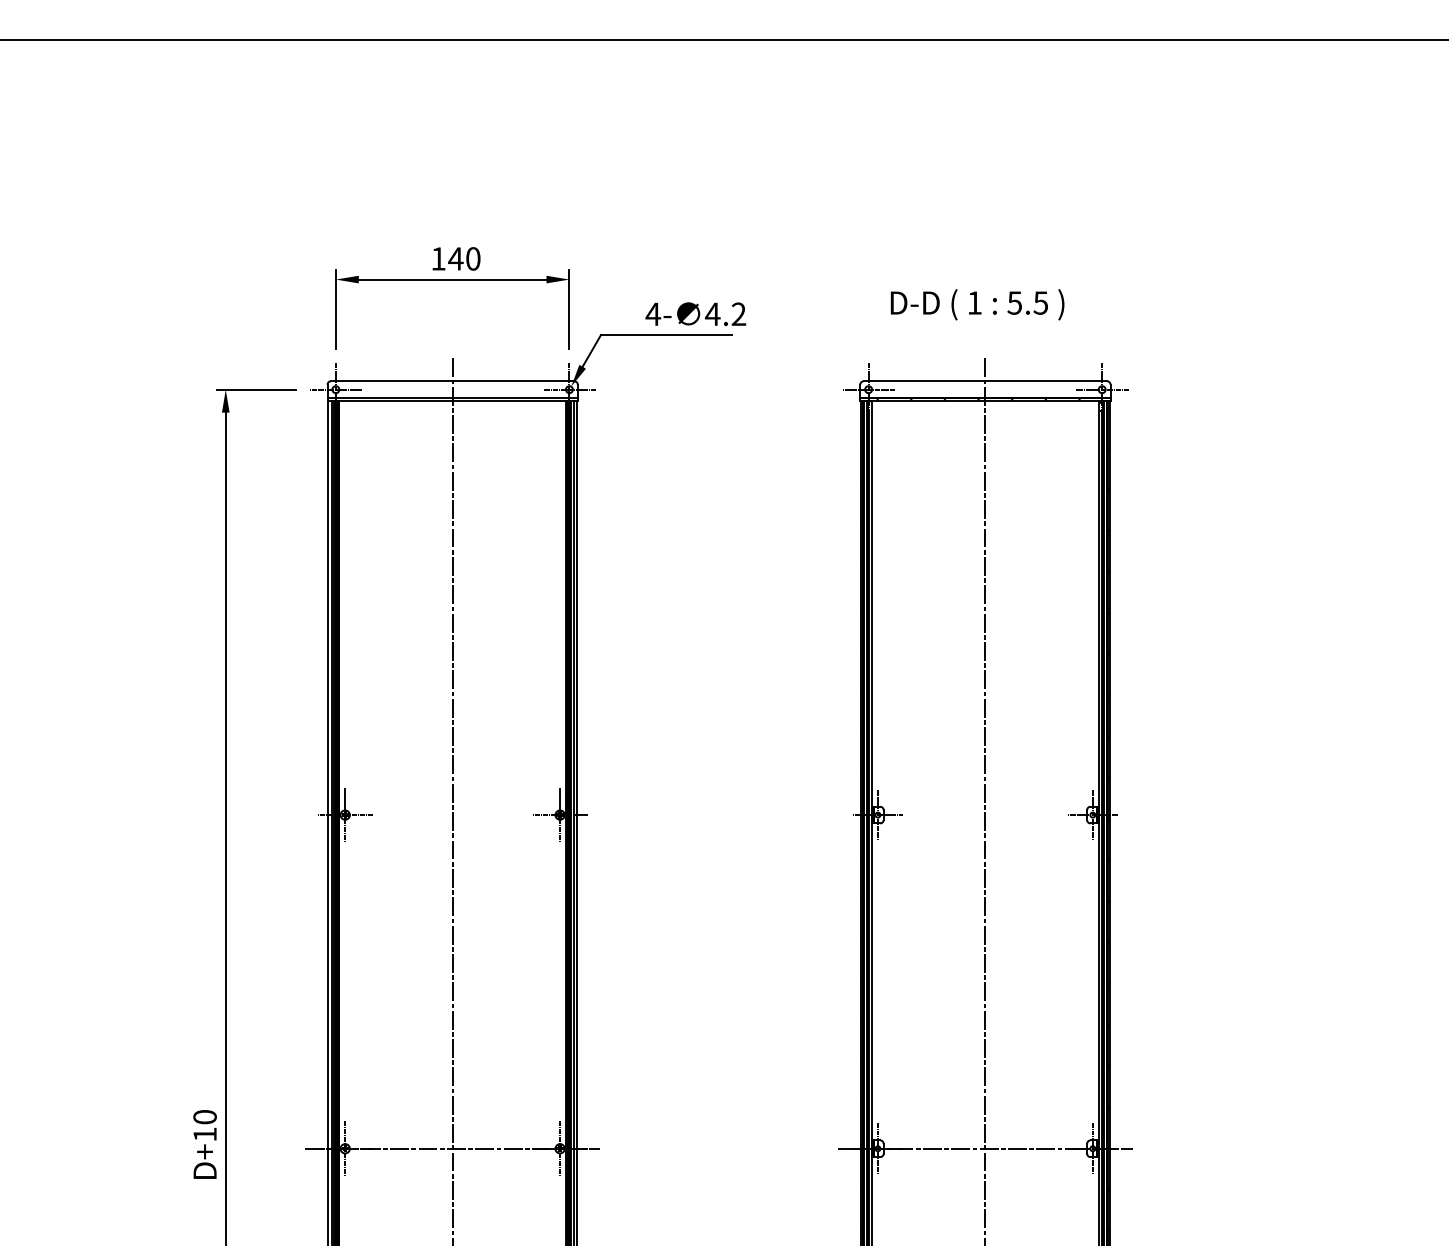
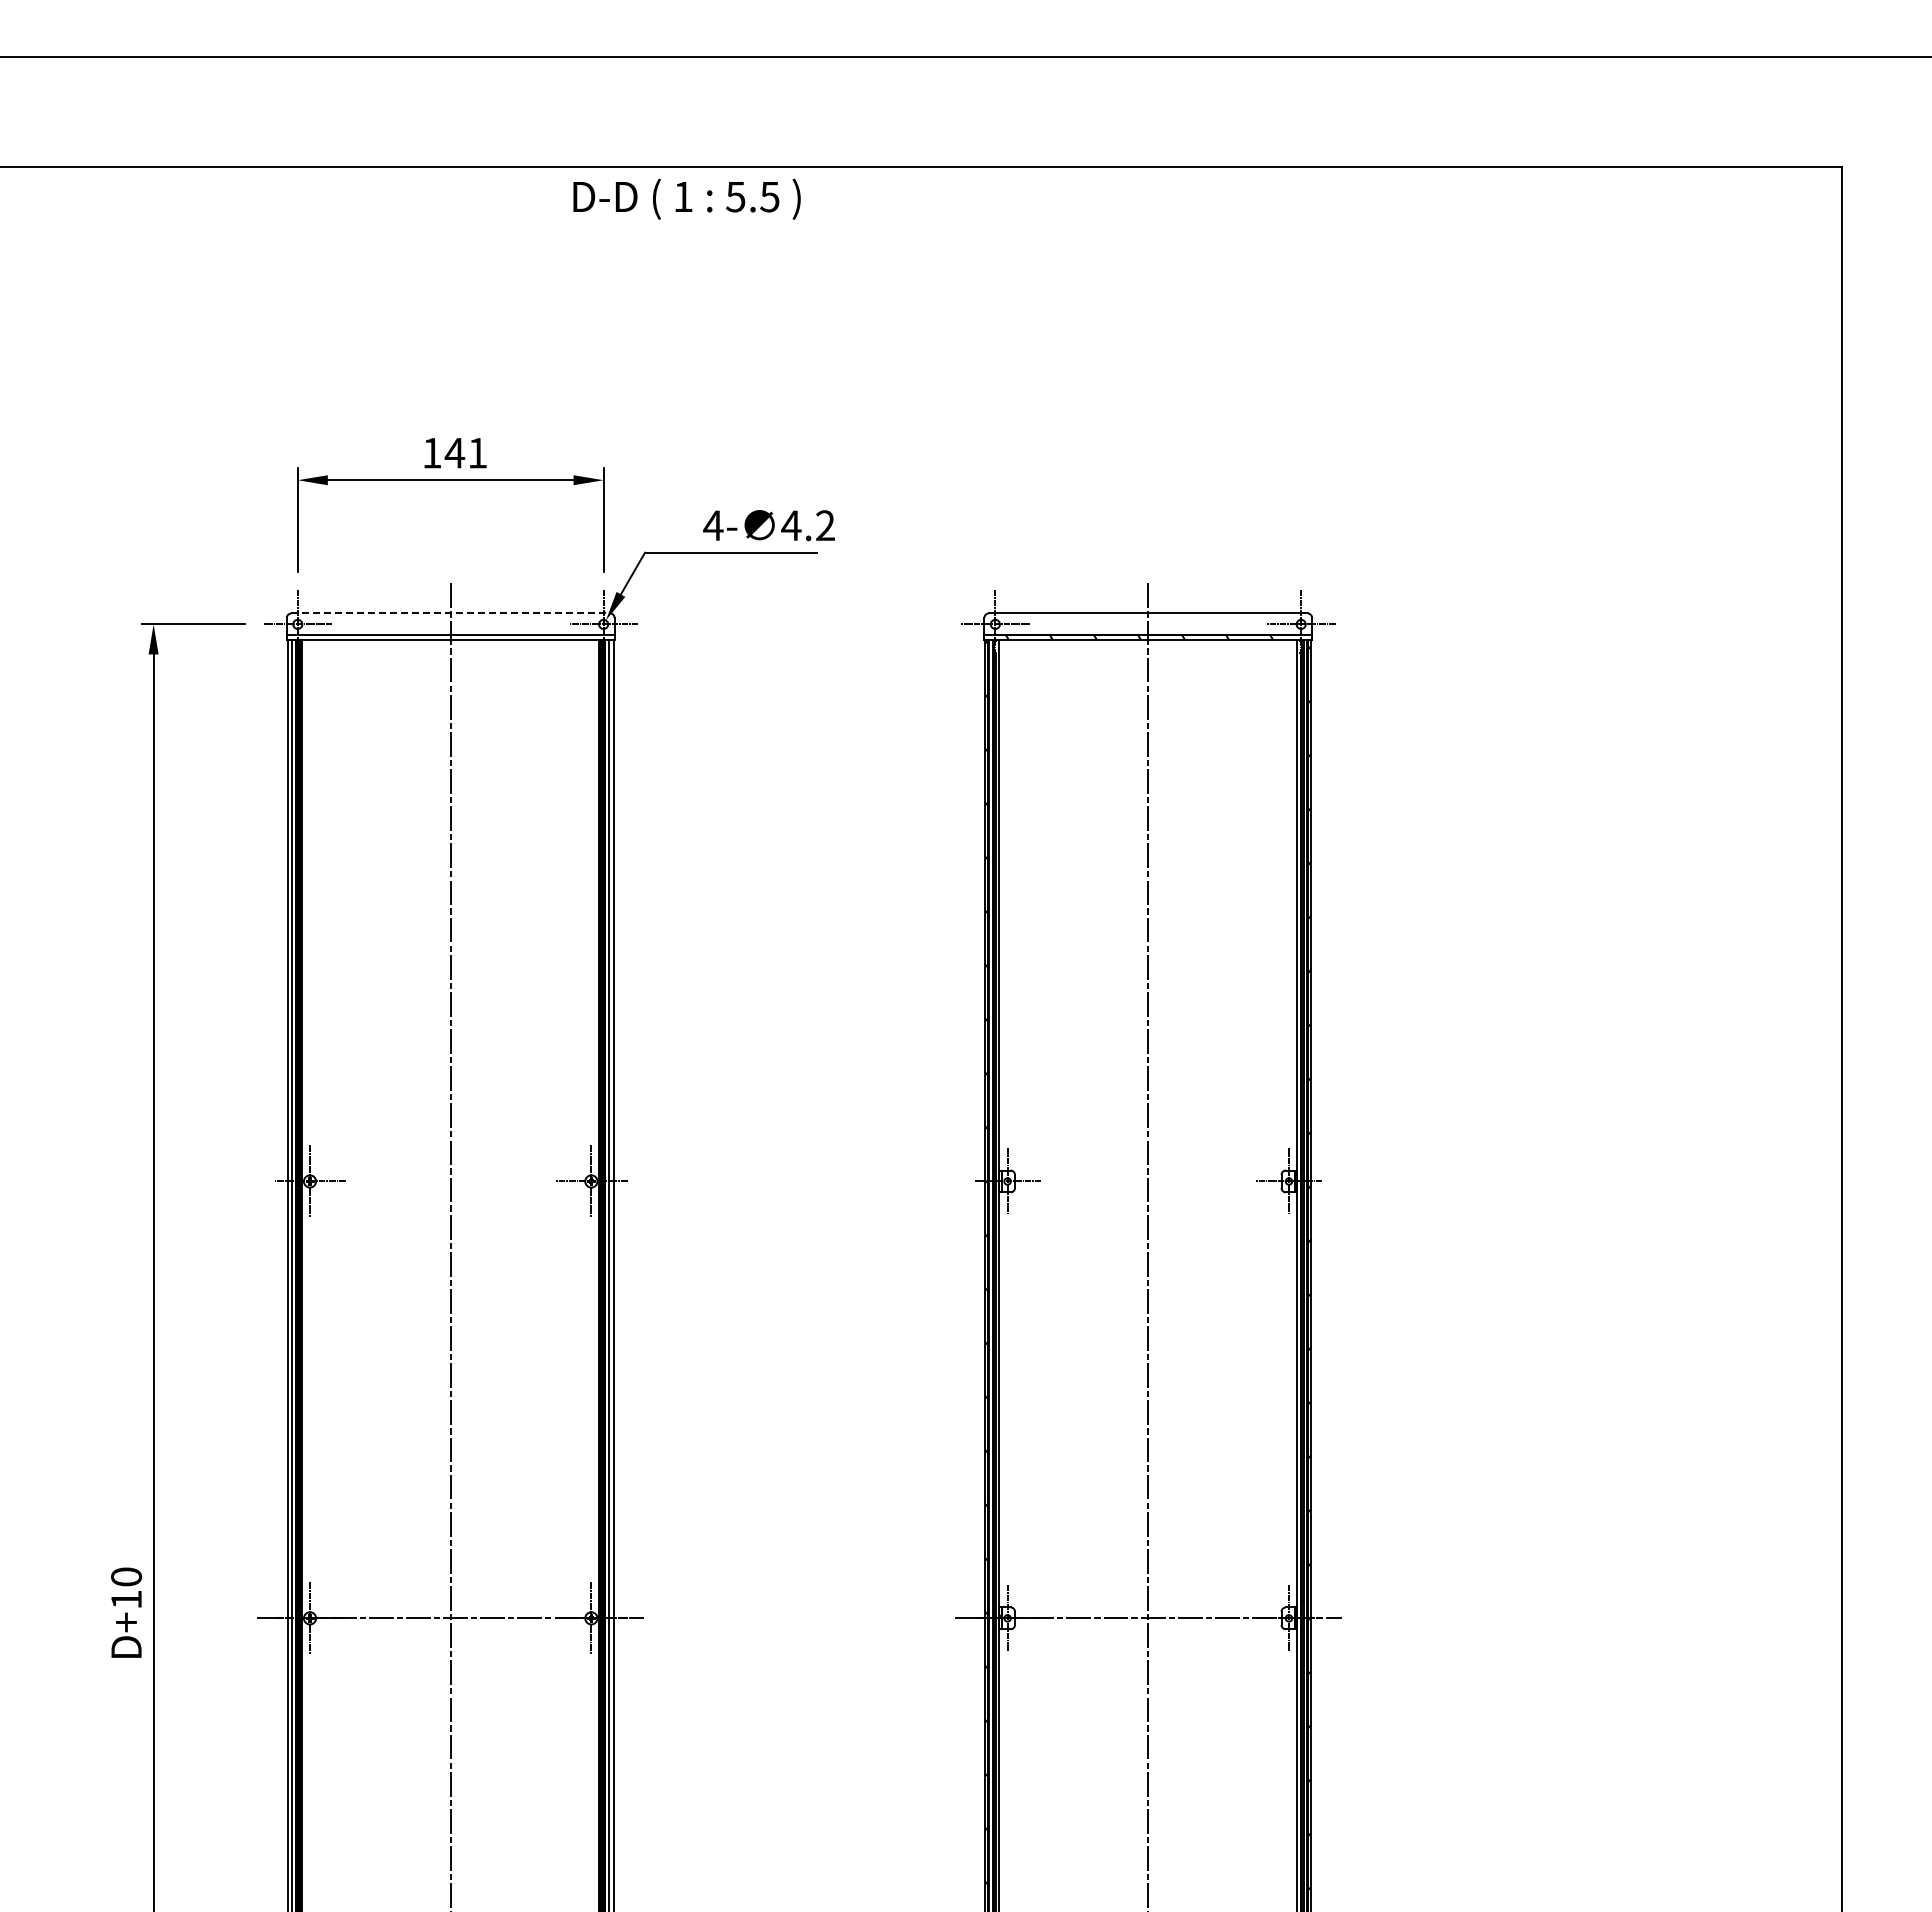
text: (473, 258) -> (477, 452), 140 -> 141
text: (977, 304) -> (686, 198), moved
line: (453, 381) -> (451, 613), solid -> dashed

